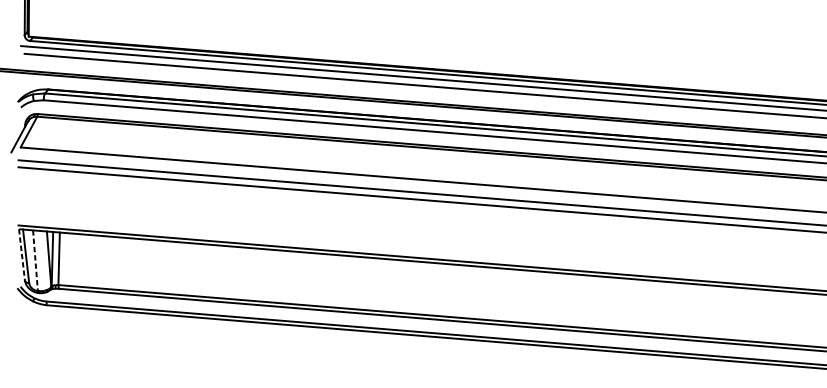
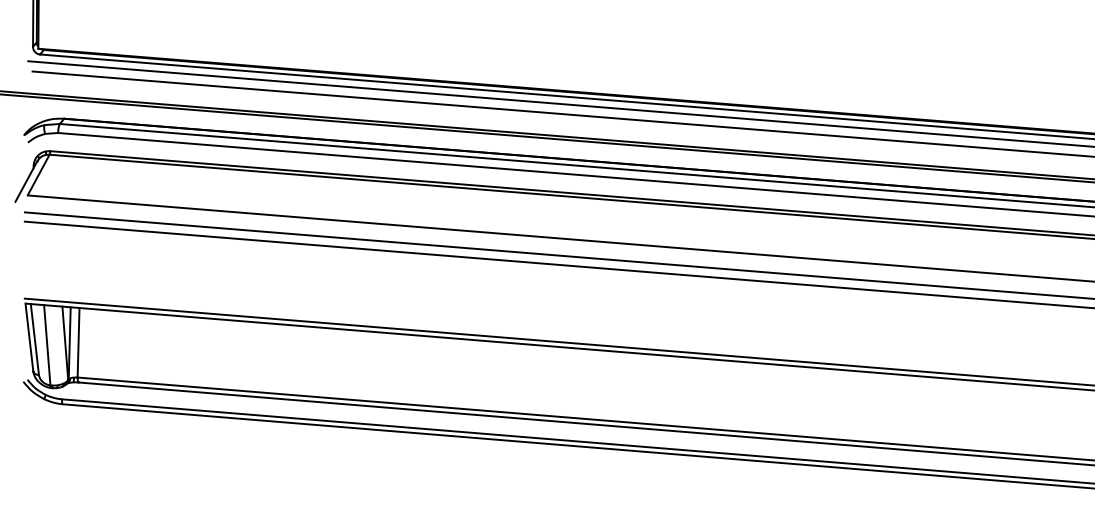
line: (22, 255) -> (29, 338), dashed -> solid
line: (35, 260) -> (47, 345), dashed -> solid

